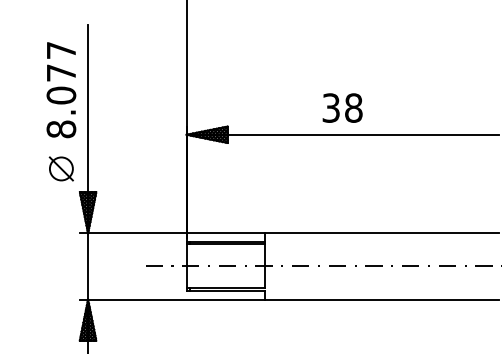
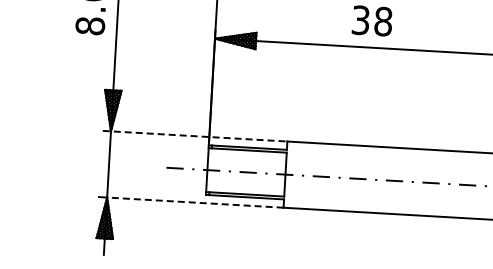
part: (60, 168) -> (87, 65), removed
line: (172, 233) -> (195, 136), solid -> dashed
line: (175, 299) -> (194, 202), solid -> dashed

